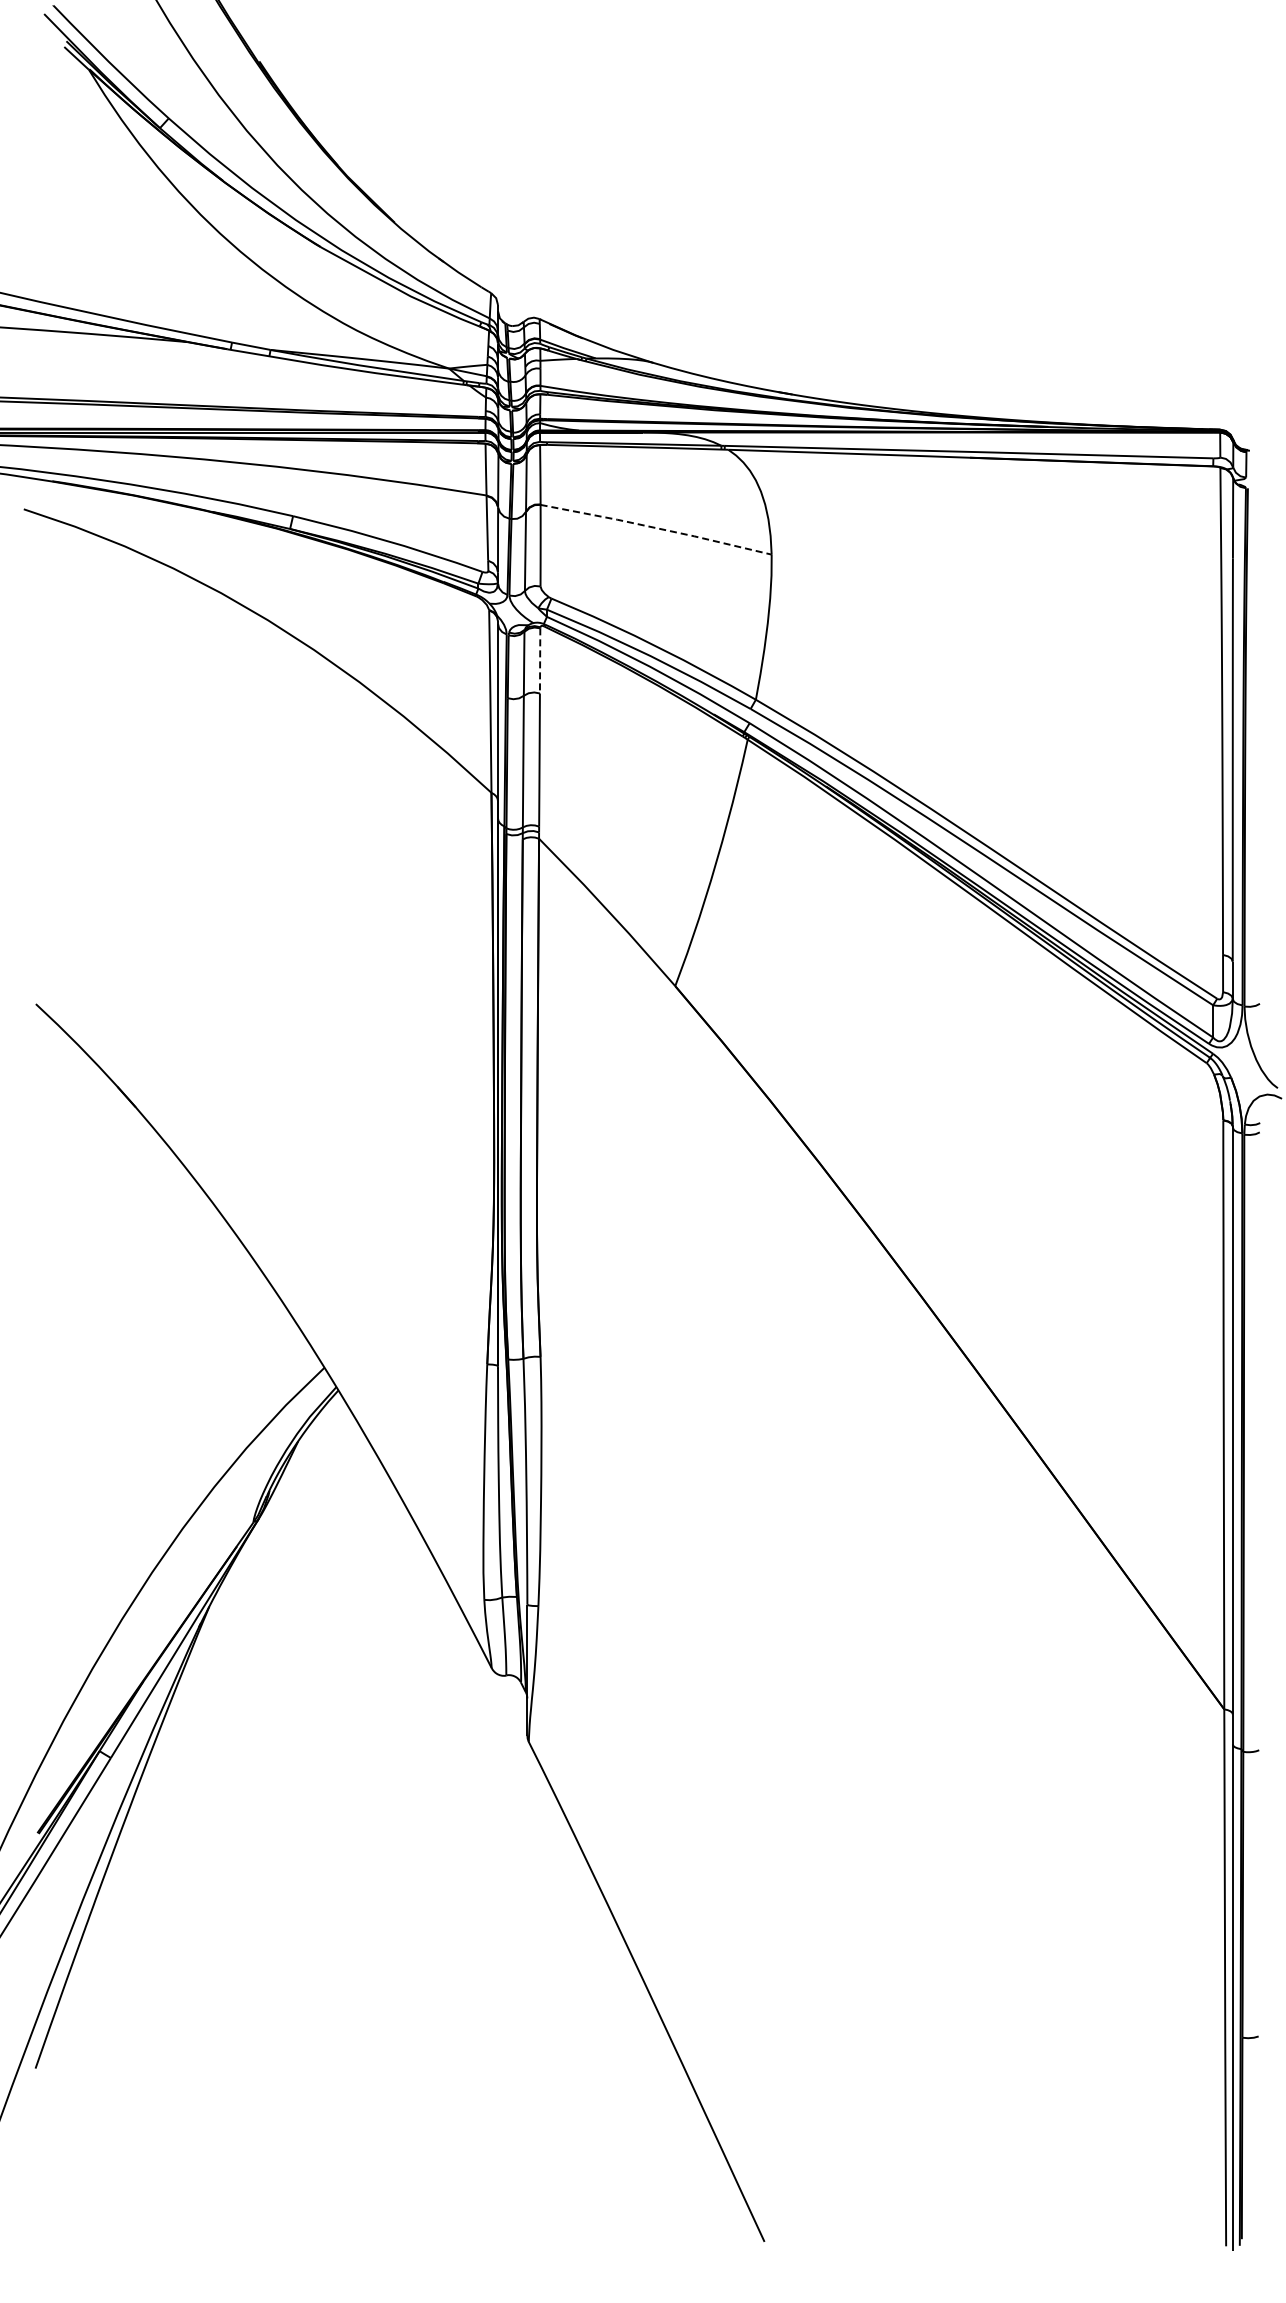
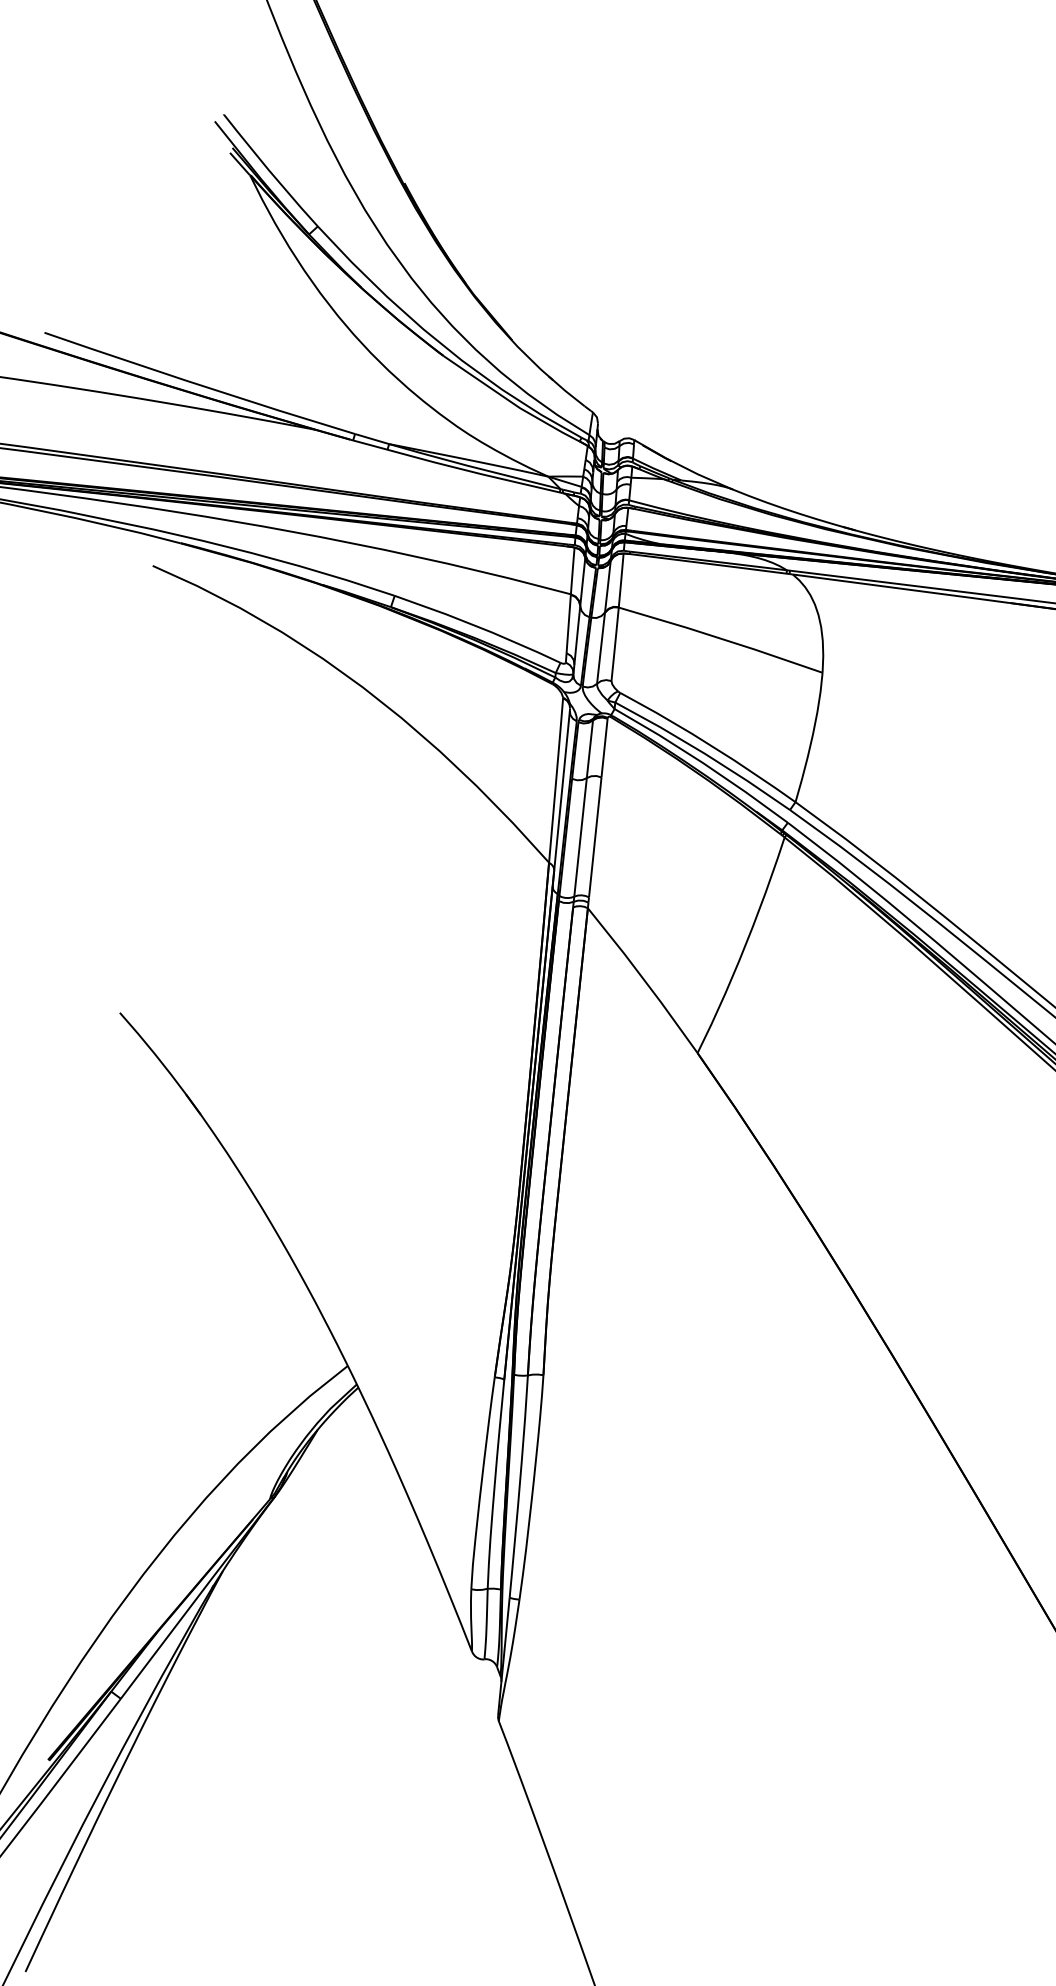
line: (656, 528) -> (721, 639), dashed -> solid
line: (540, 660) -> (604, 747), dashed -> solid

